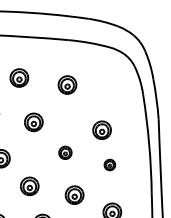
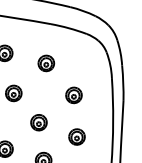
part: (101, 129) -> (73, 94), moved
part: (65, 152) -> (39, 122), size x1.43
part: (109, 164) -> (76, 136), size x1.67

